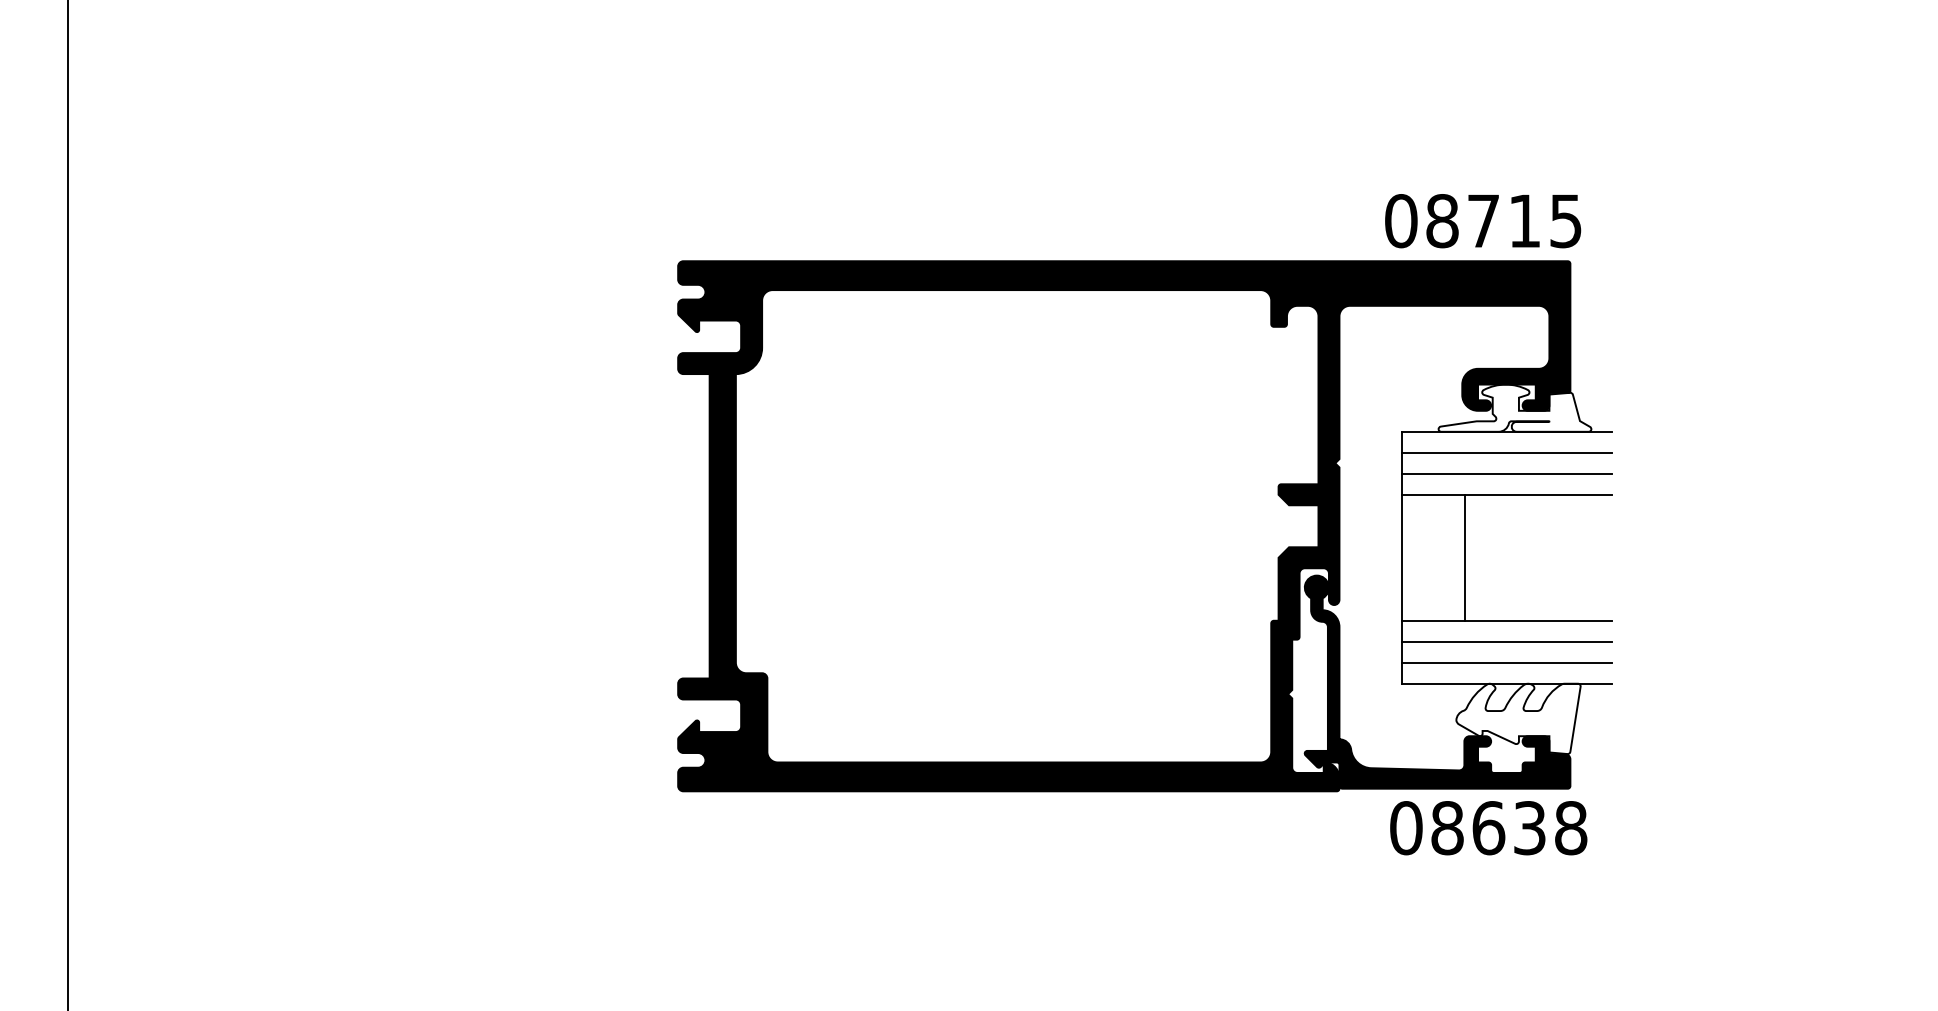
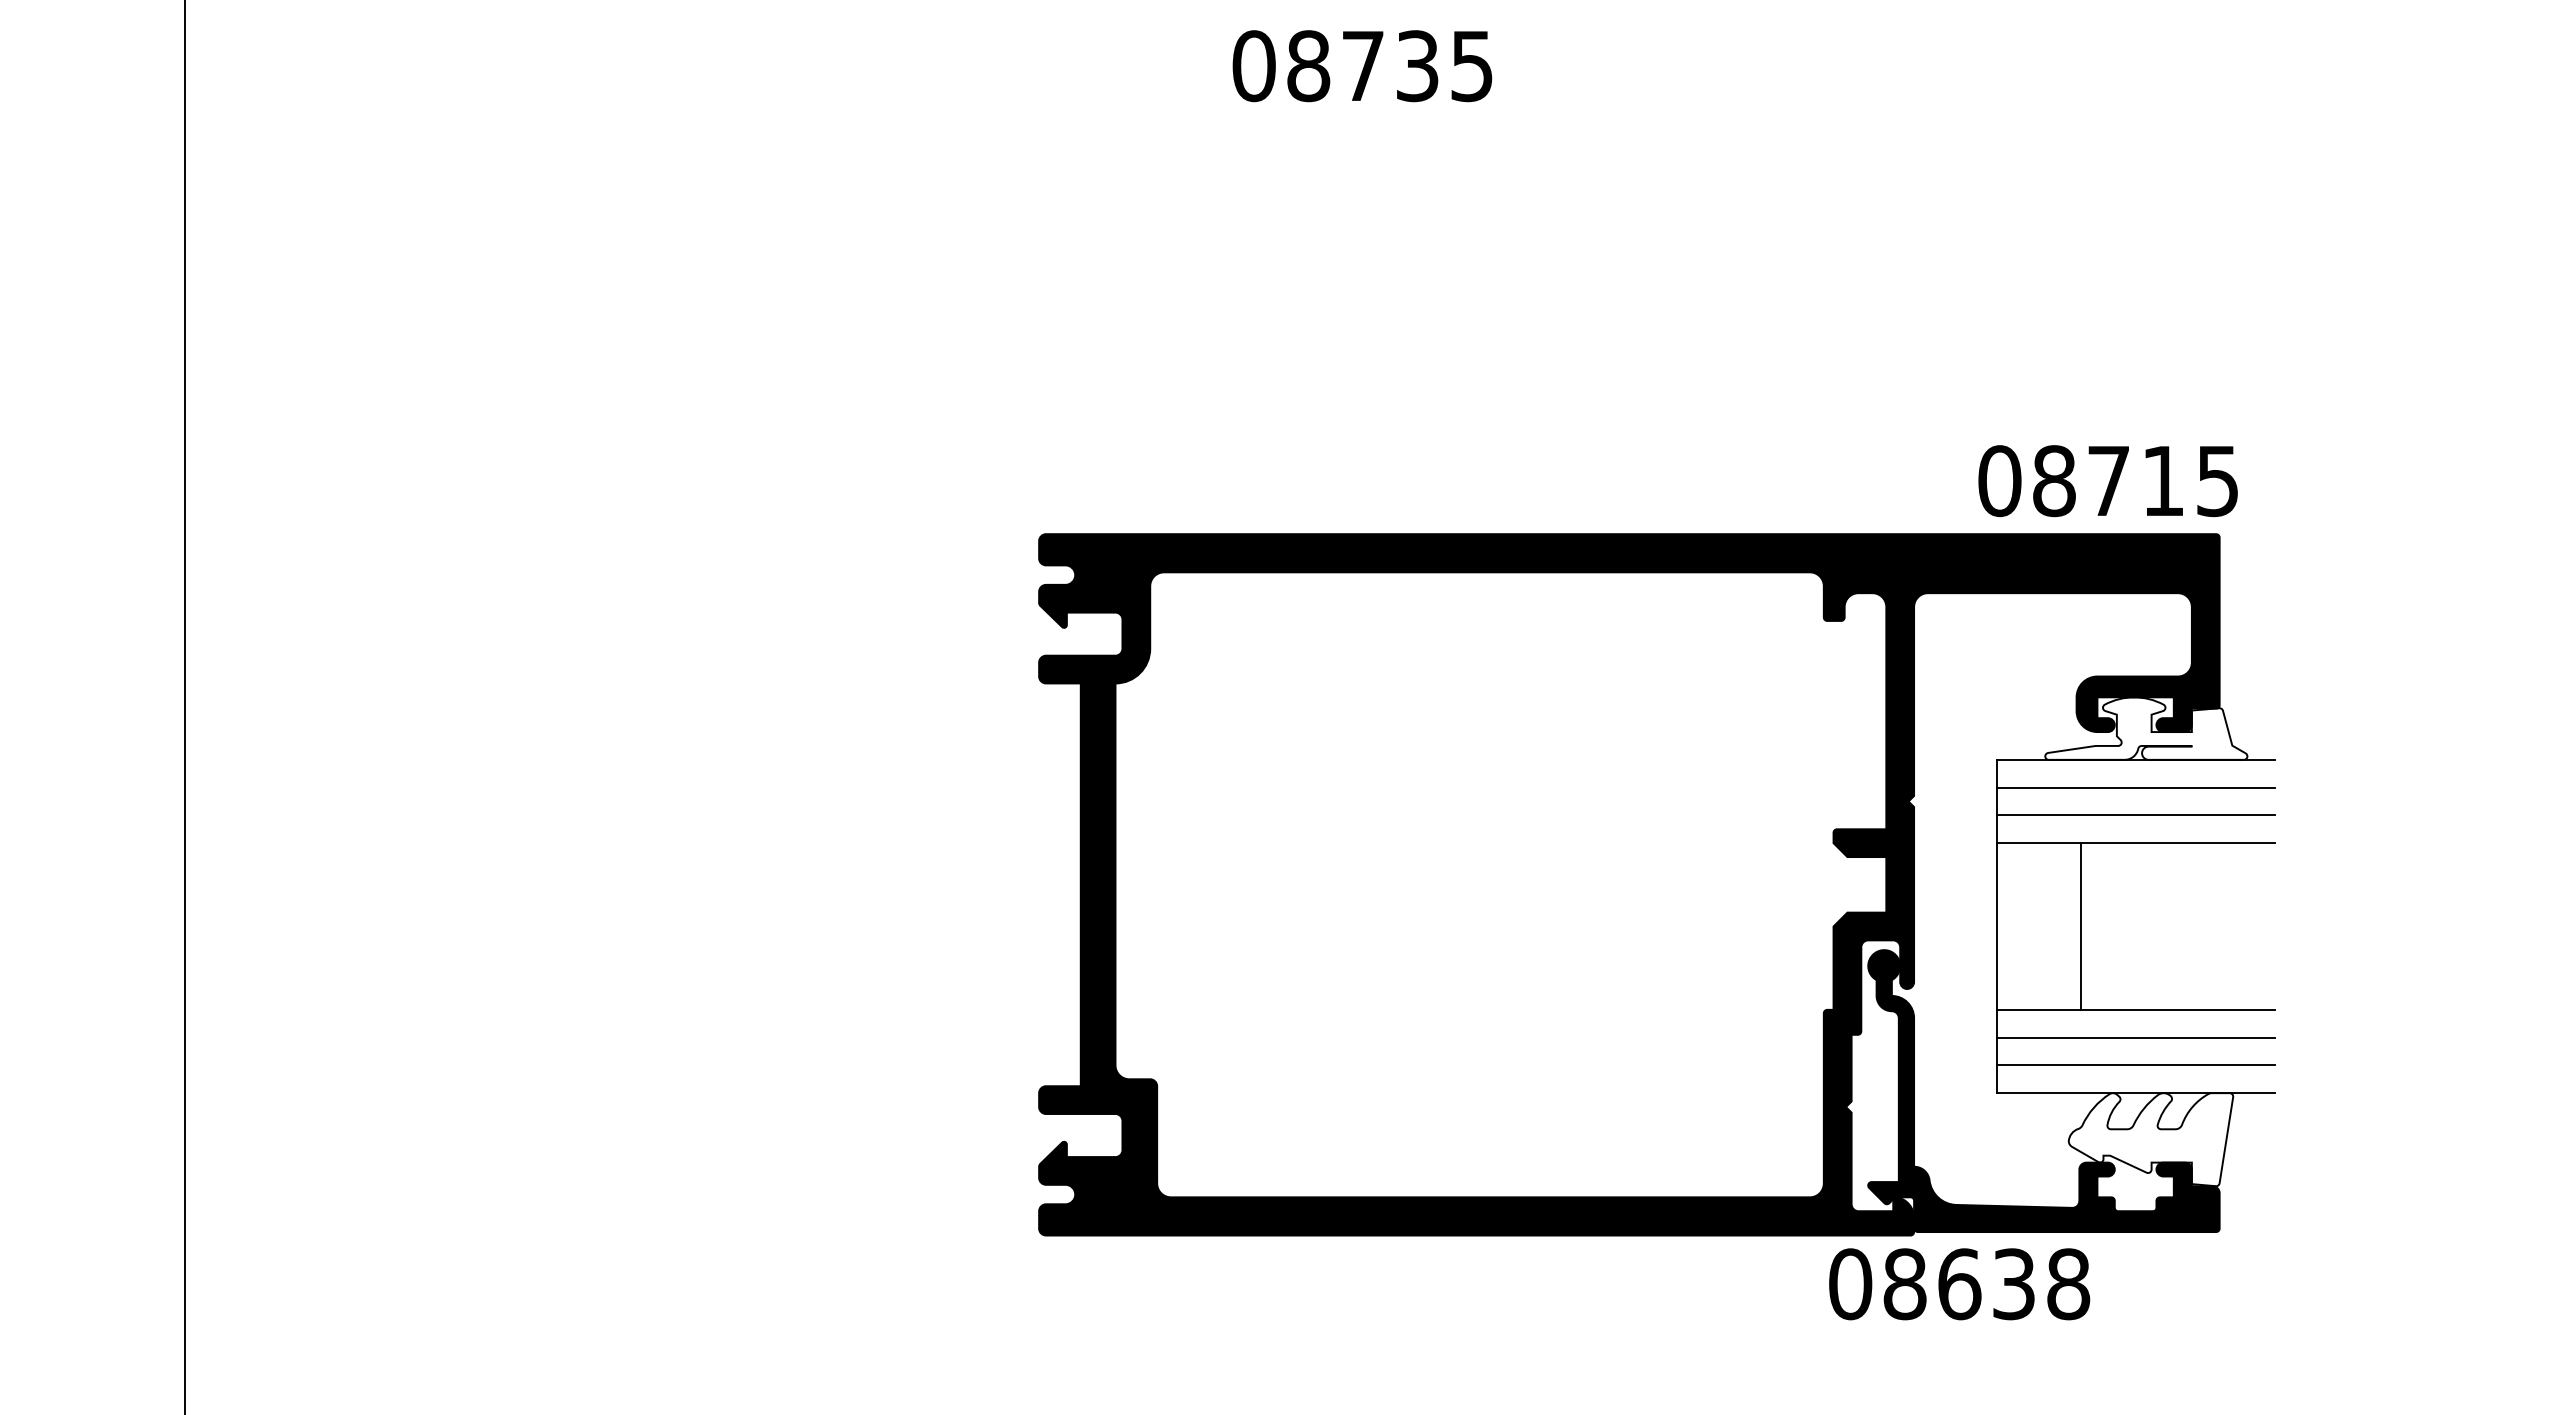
text: (1482, 221) -> (2107, 481), moved
part: (1144, 526) -> (1656, 884), moved
text: (1488, 828) -> (1959, 1284), moved

